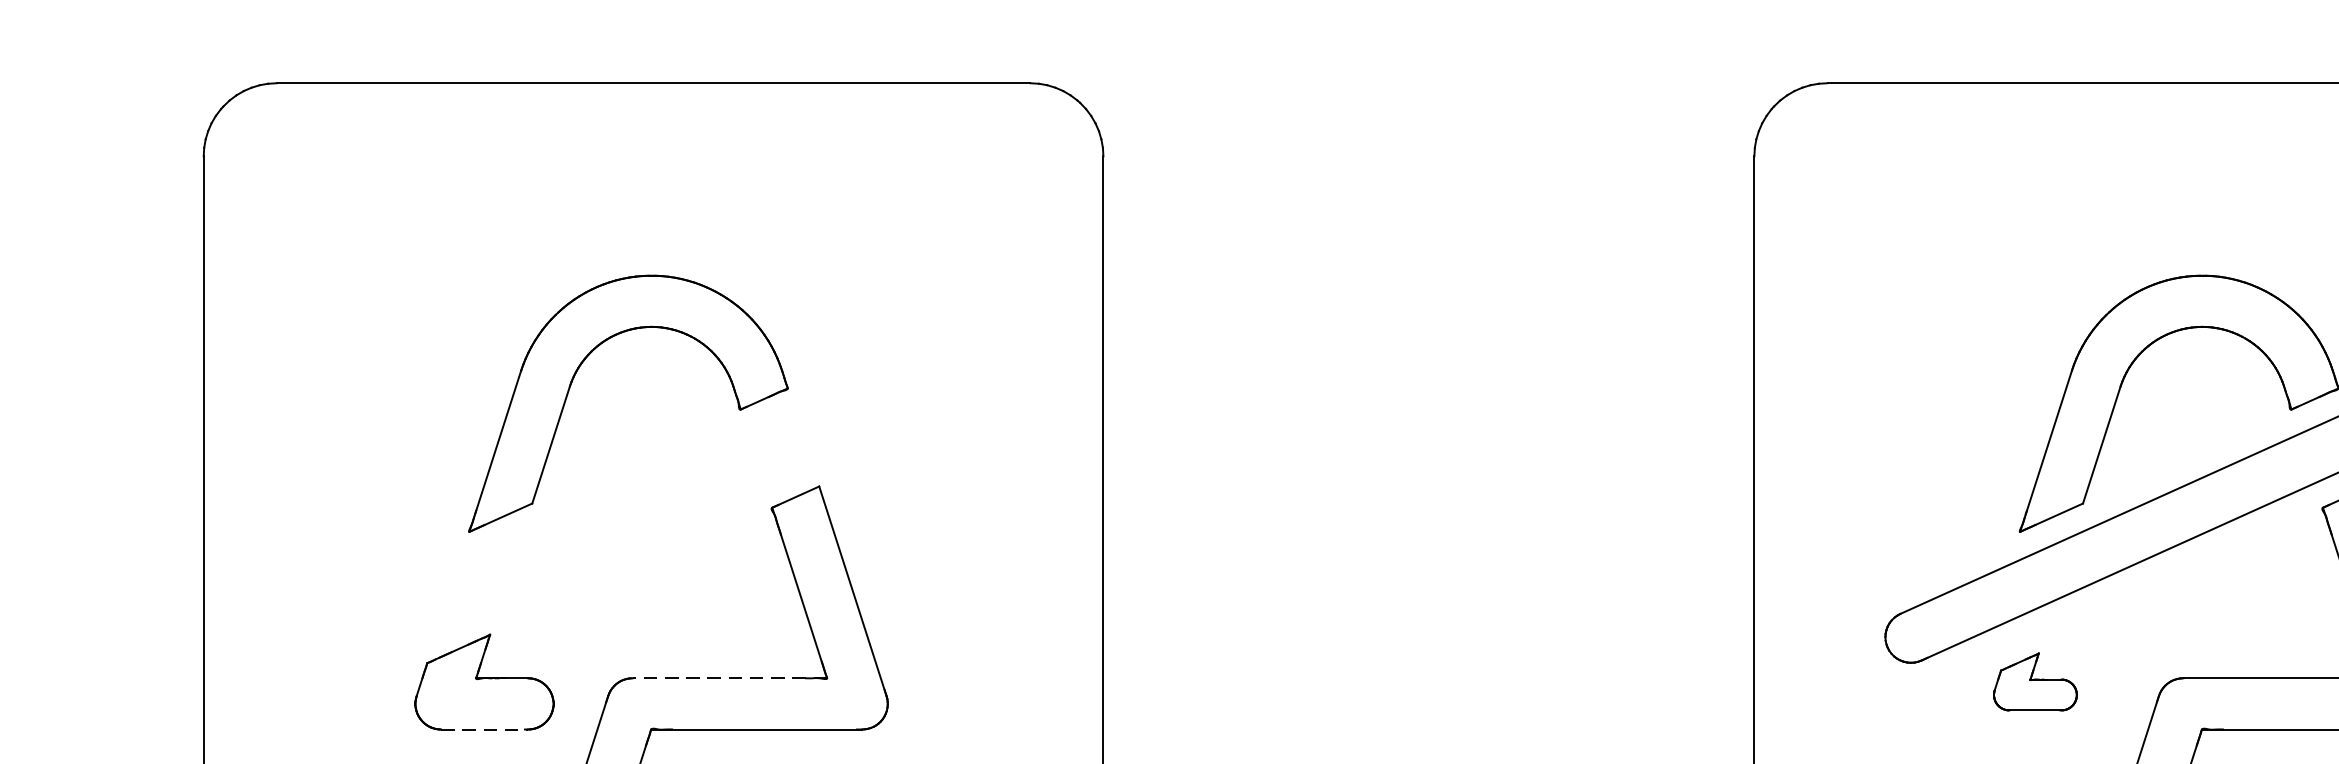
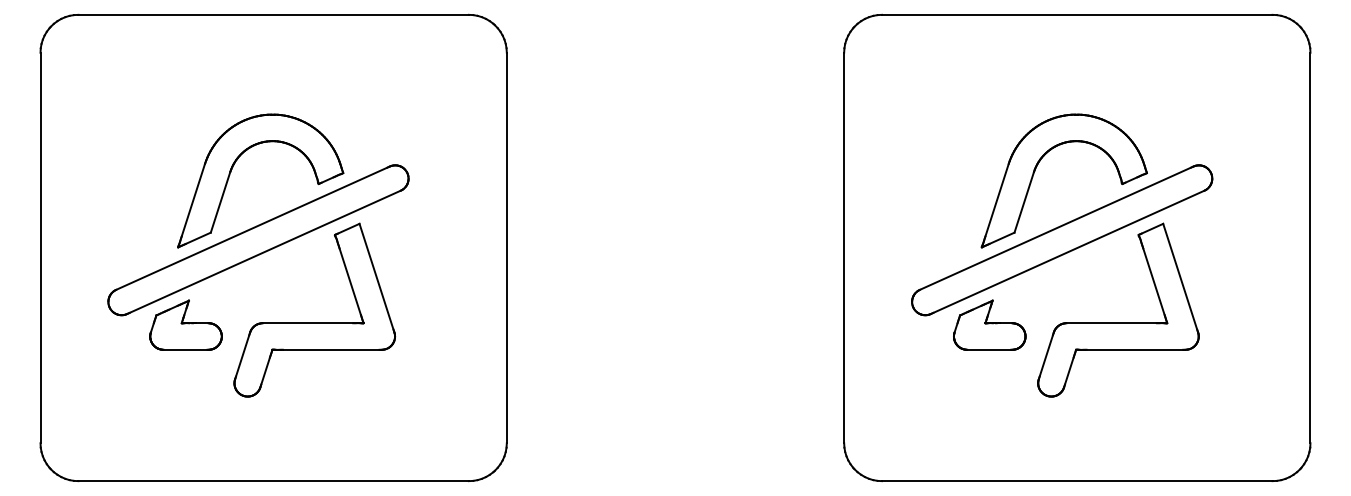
part: (624, 518) -> (258, 240), added
line: (728, 678) -> (312, 323), dashed -> solid
part: (2034, 680) -> (989, 324), size x1.67
line: (485, 728) -> (186, 349), dashed -> solid

